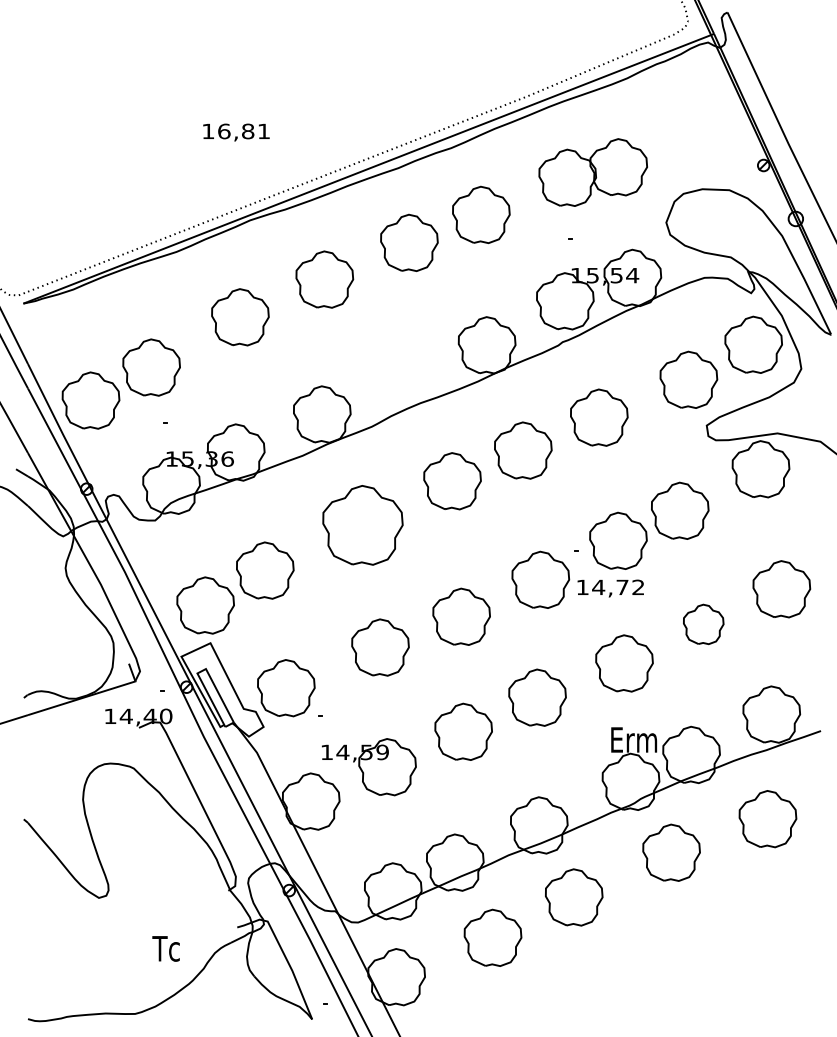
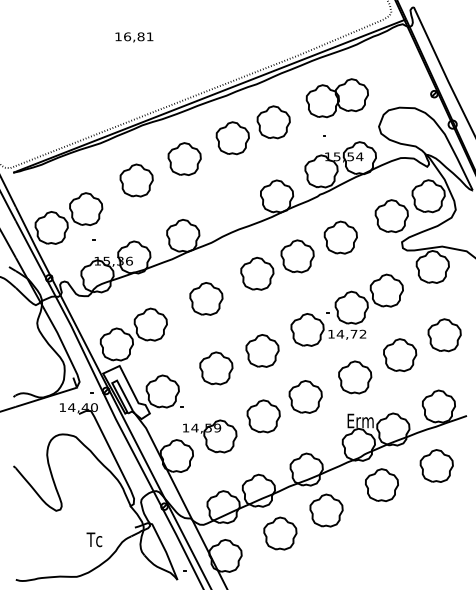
text: (236, 132) -> (134, 37), moved
part: (363, 524) -> (206, 298), size x0.71
part: (704, 624) -> (400, 355), size x1.43

